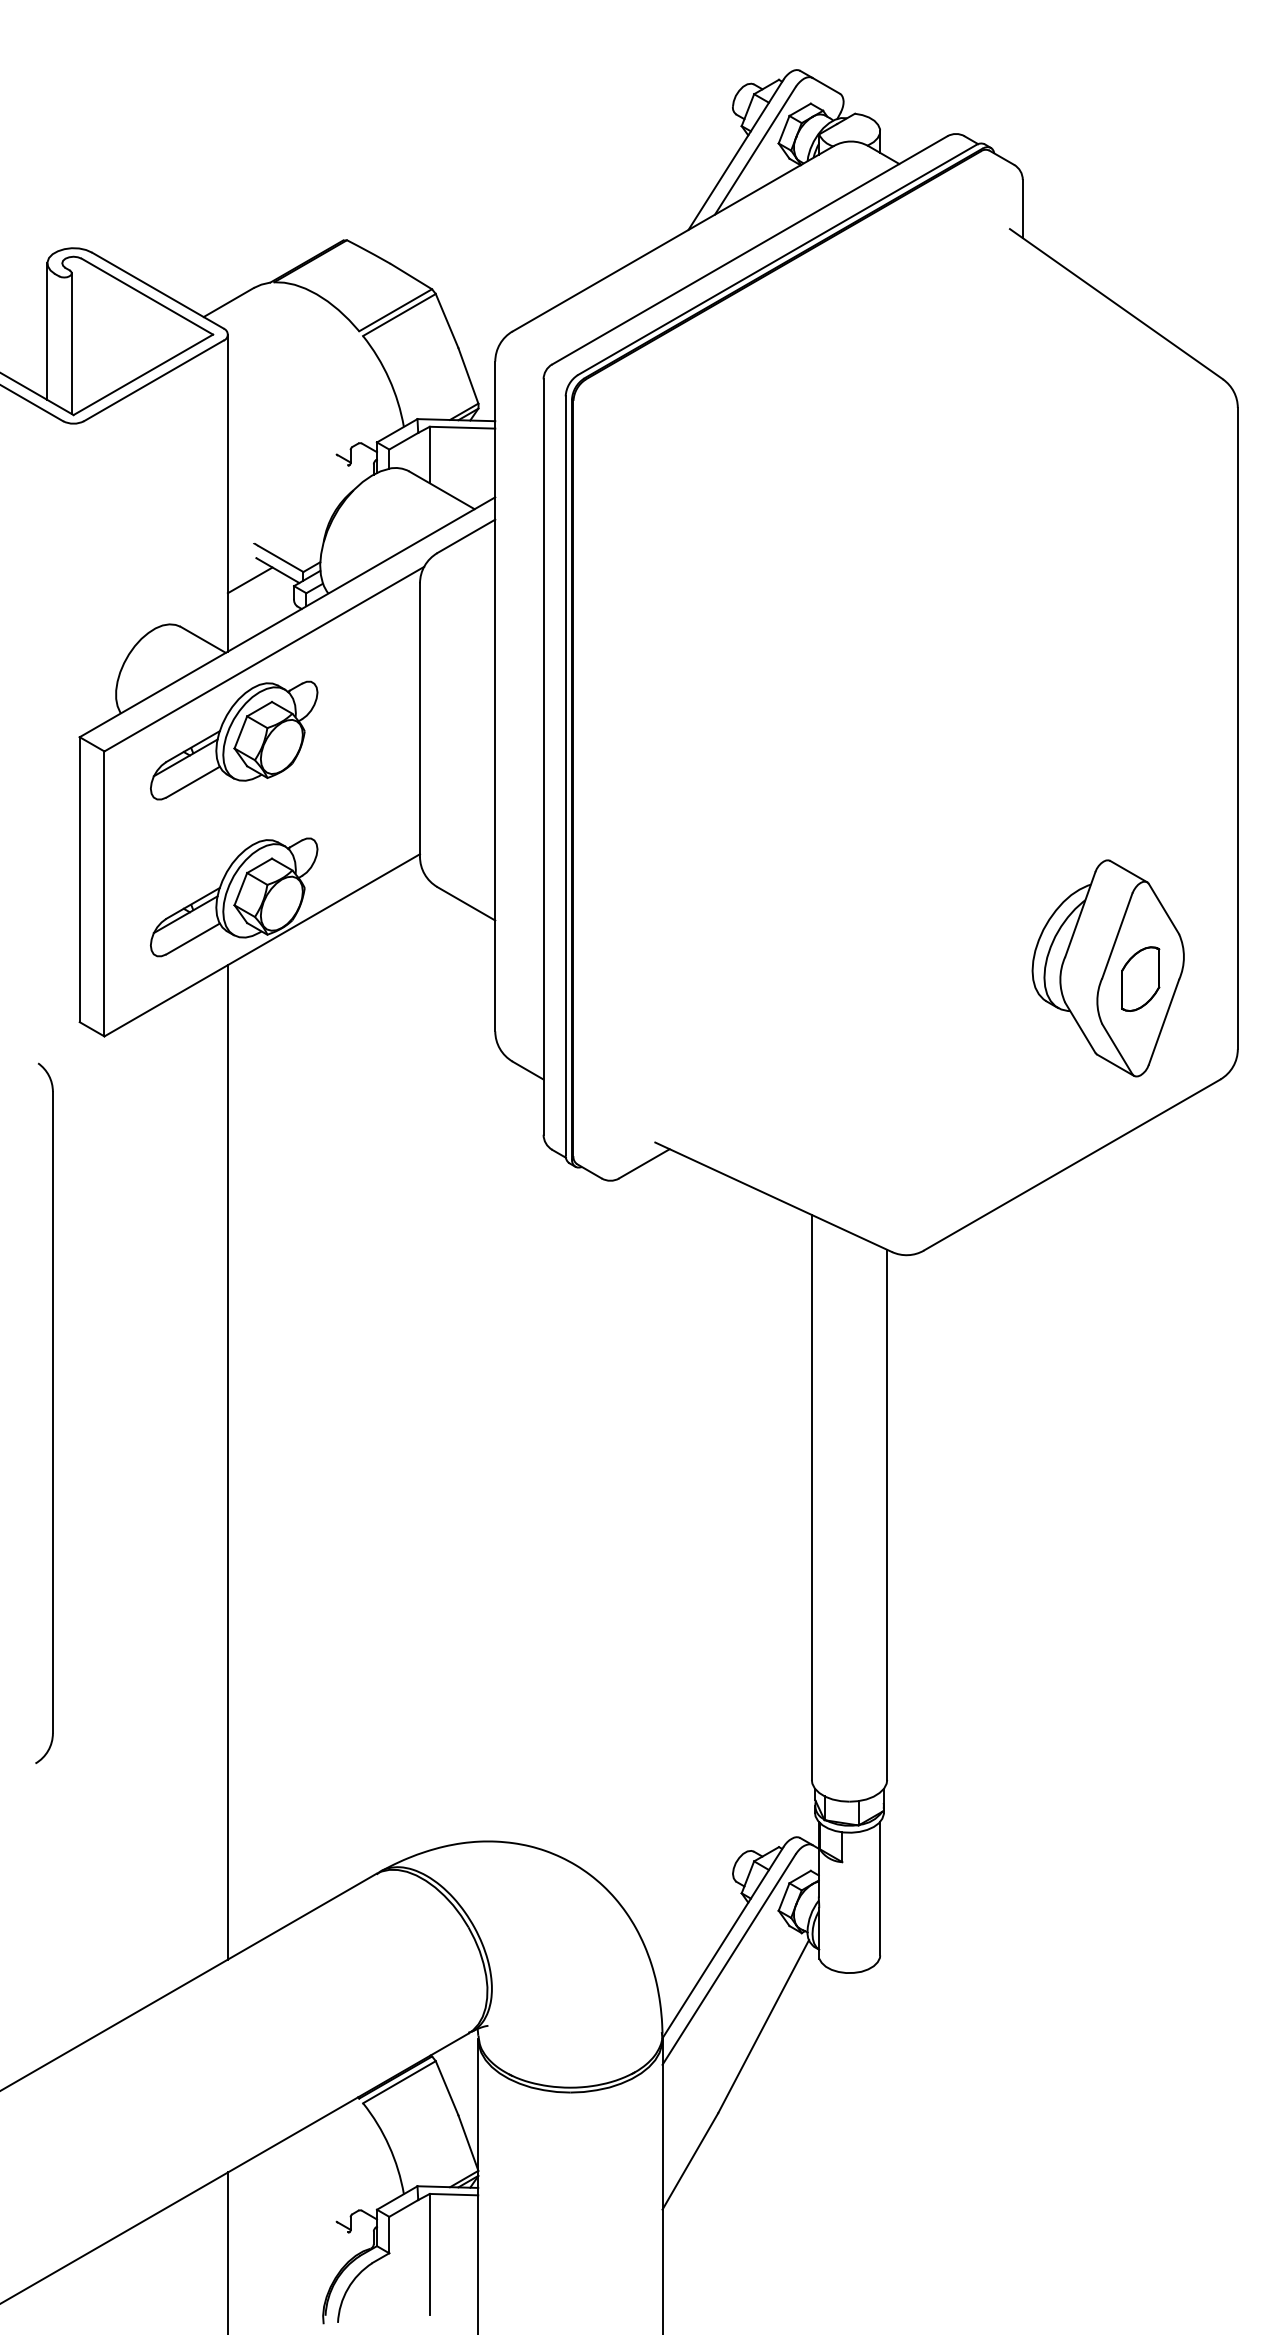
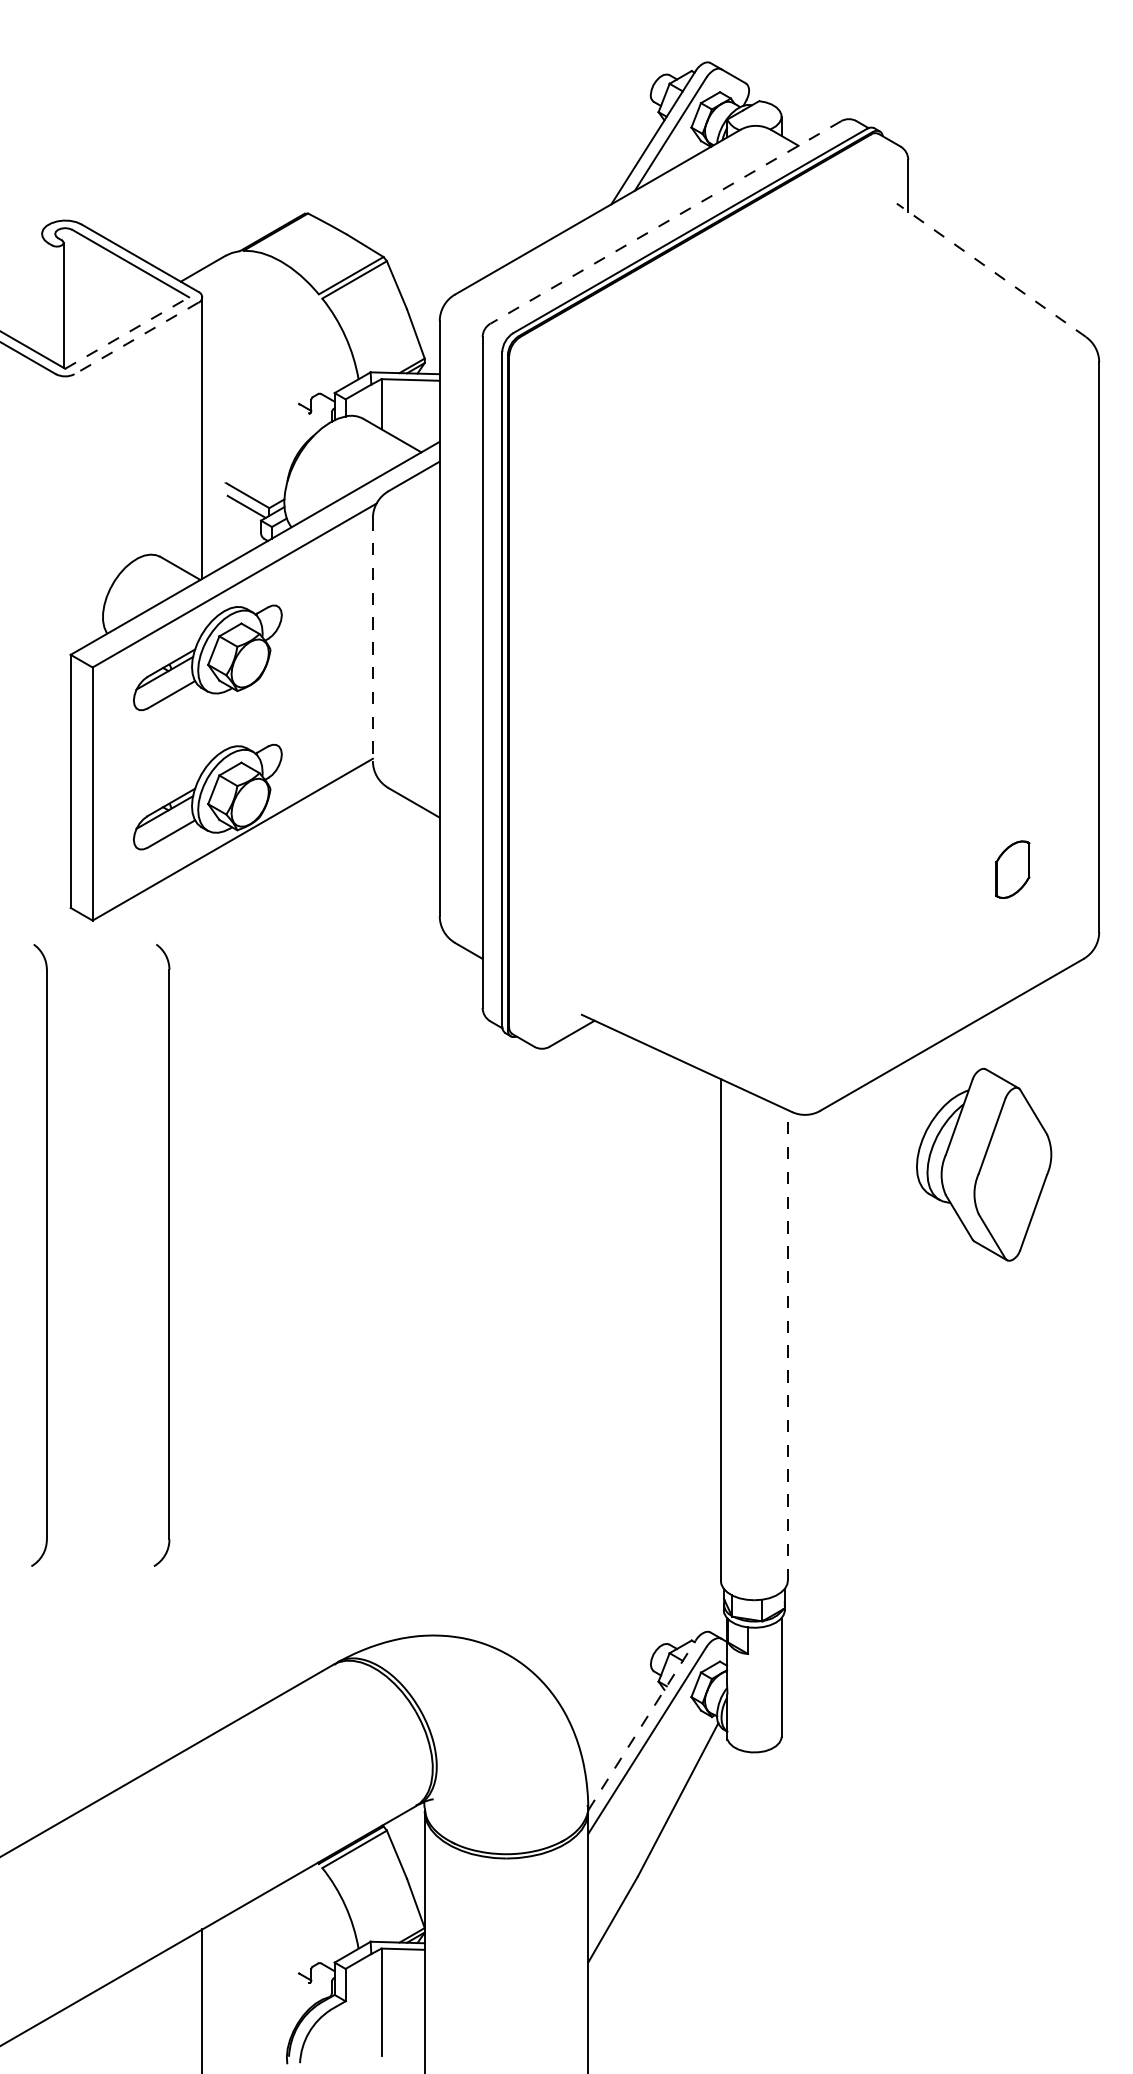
line: (749, 250) -> (665, 222), solid -> dashed
line: (1116, 303) -> (991, 269), solid -> dashed
line: (47, 331) -> (42, 294), removed
line: (143, 374) -> (127, 332), solid -> dashed
line: (153, 380) -> (136, 338), solid -> dashed
line: (249, 580) -> (221, 515), removed
line: (420, 720) -> (373, 640), solid -> dashed
part: (1107, 968) -> (983, 1164), moved
part: (190, 1412) -> (169, 1254), added
line: (227, 1462) -> (201, 1298), removed
line: (887, 1514) -> (788, 1345), solid -> dashed
line: (723, 1942) -> (642, 1725), solid -> dashed

